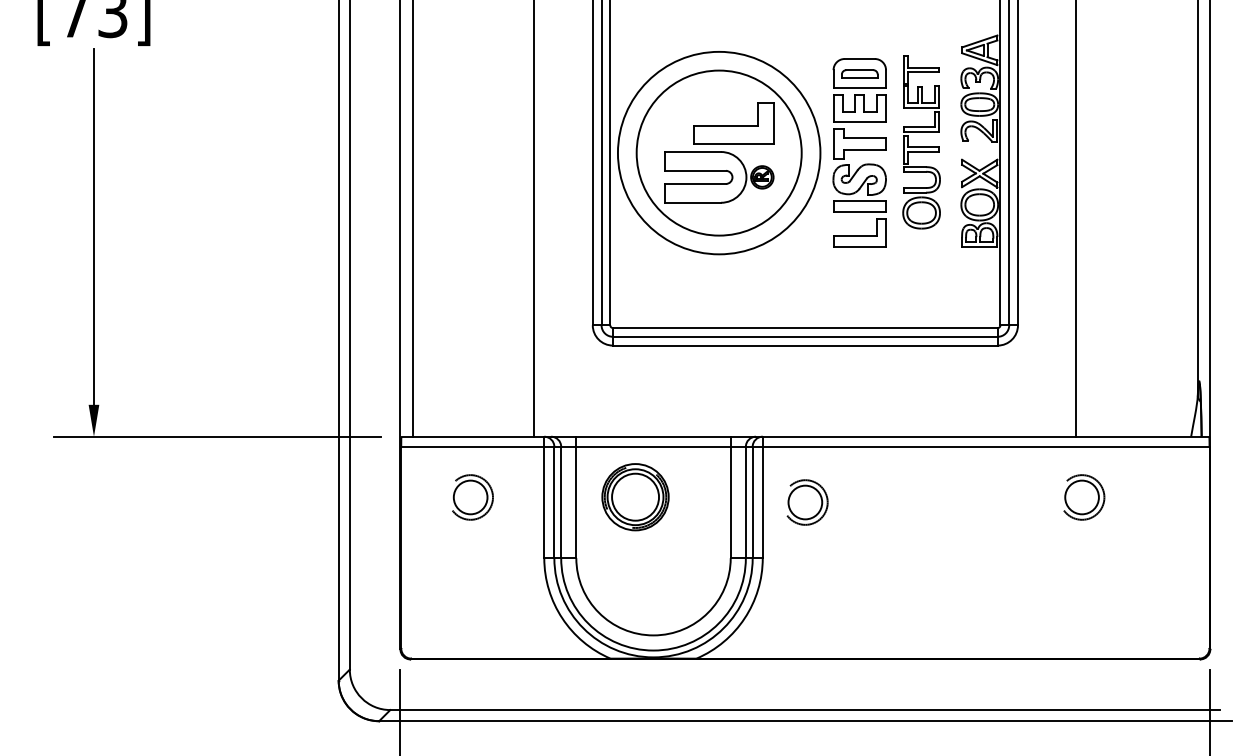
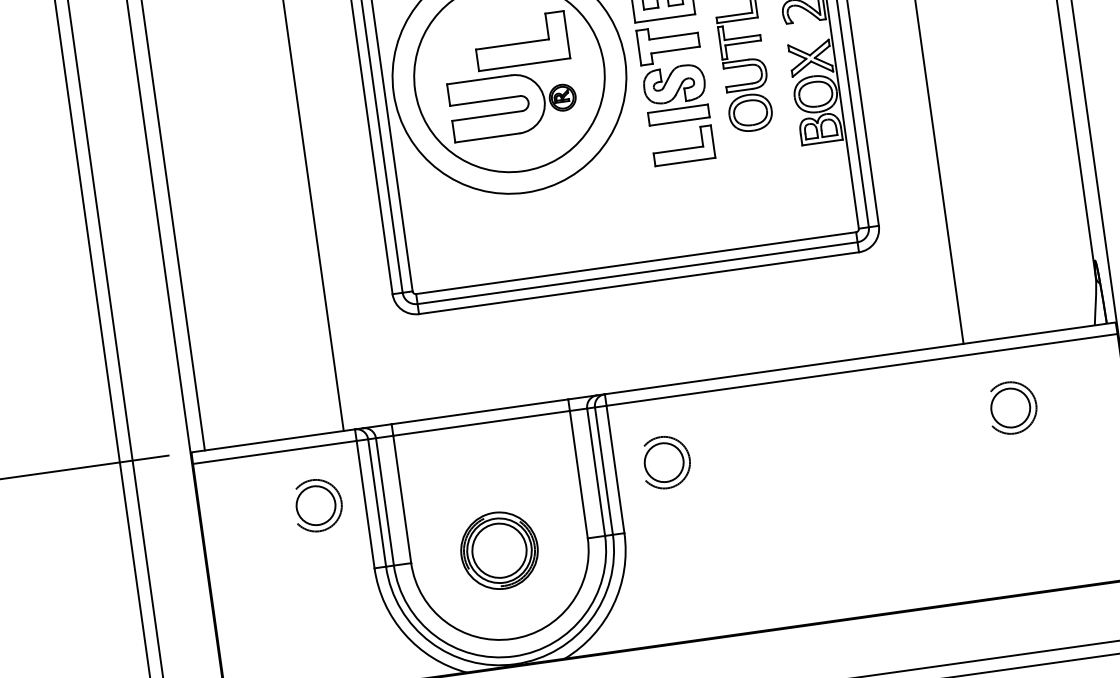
part: (472, 497) -> (318, 505), moved
part: (635, 497) -> (499, 551), moved
part: (1084, 497) -> (1013, 407), moved

